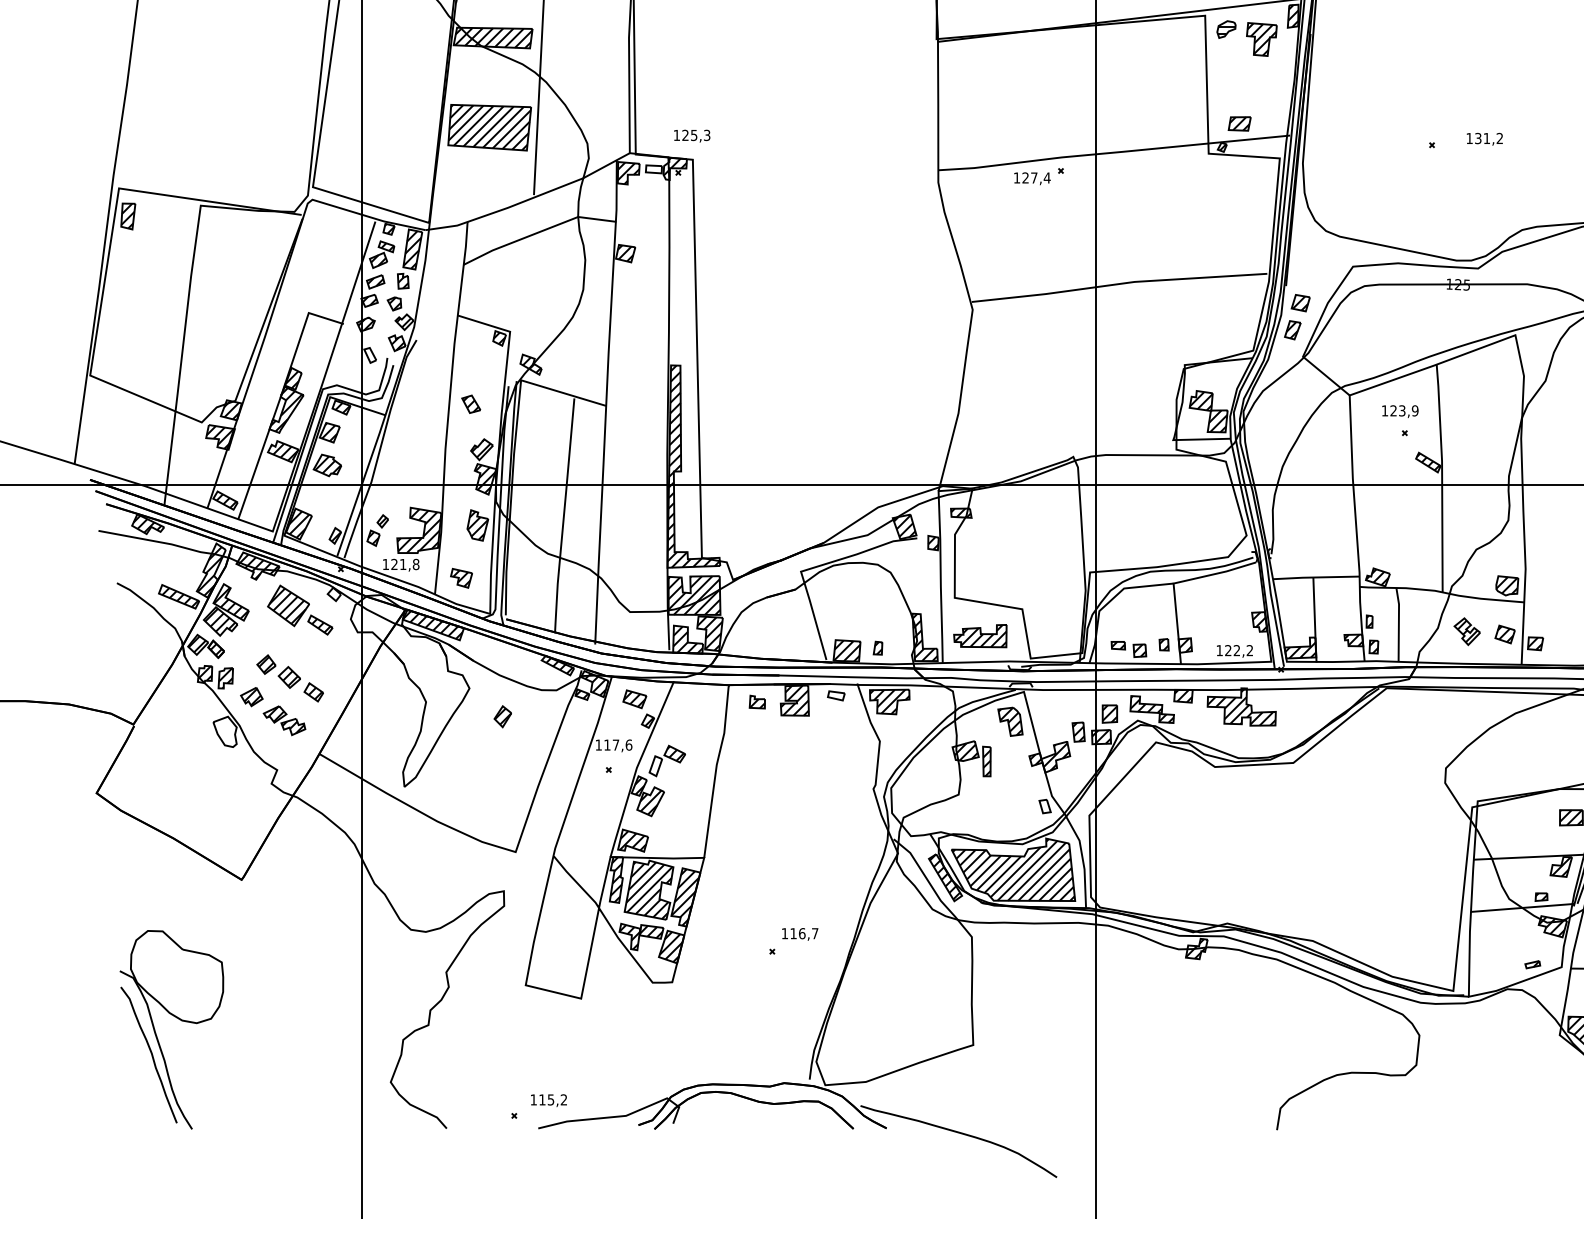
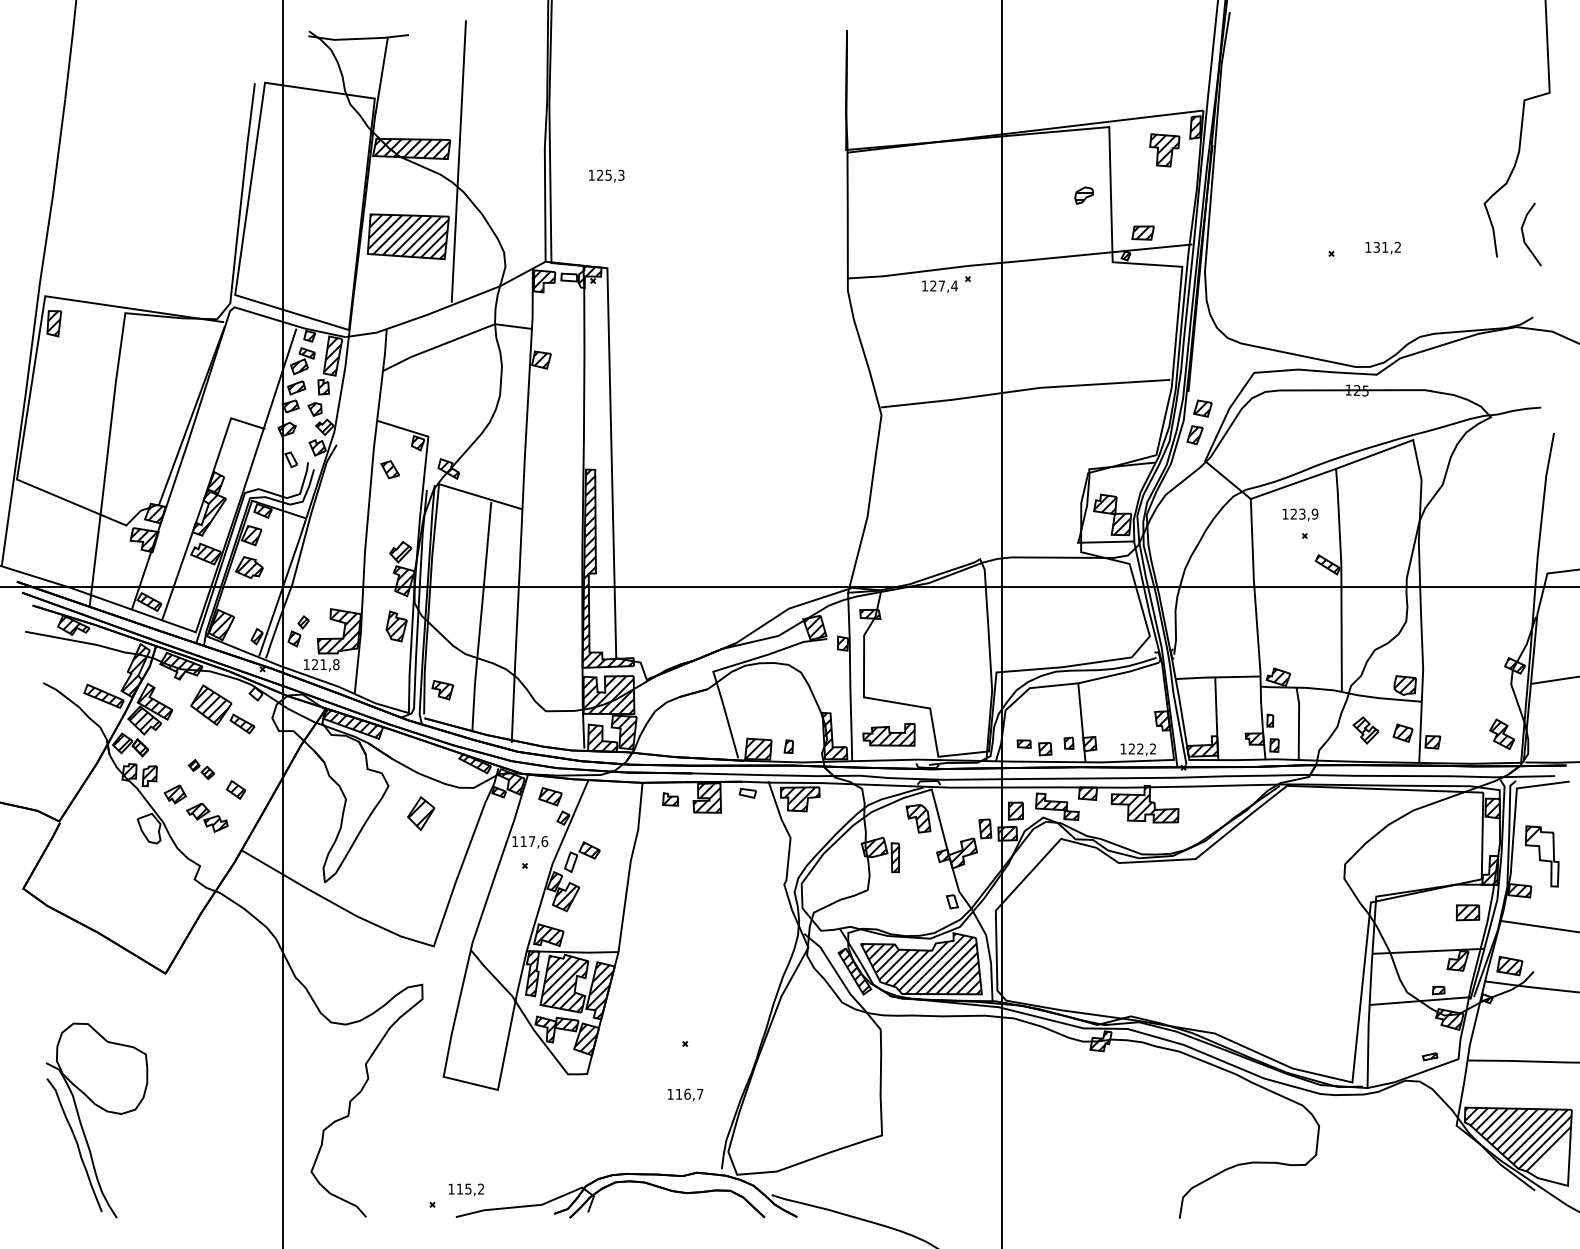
part: (1225, 29) -> (1083, 195), moved
text: (691, 135) -> (606, 175), moved
part: (470, 404) -> (389, 469), moved
part: (461, 578) -> (442, 690), moved
part: (278, 671) -> (201, 769), size x0.6
part: (503, 716) -> (421, 813), size x1.6
text: (800, 933) -> (685, 1094), moved

